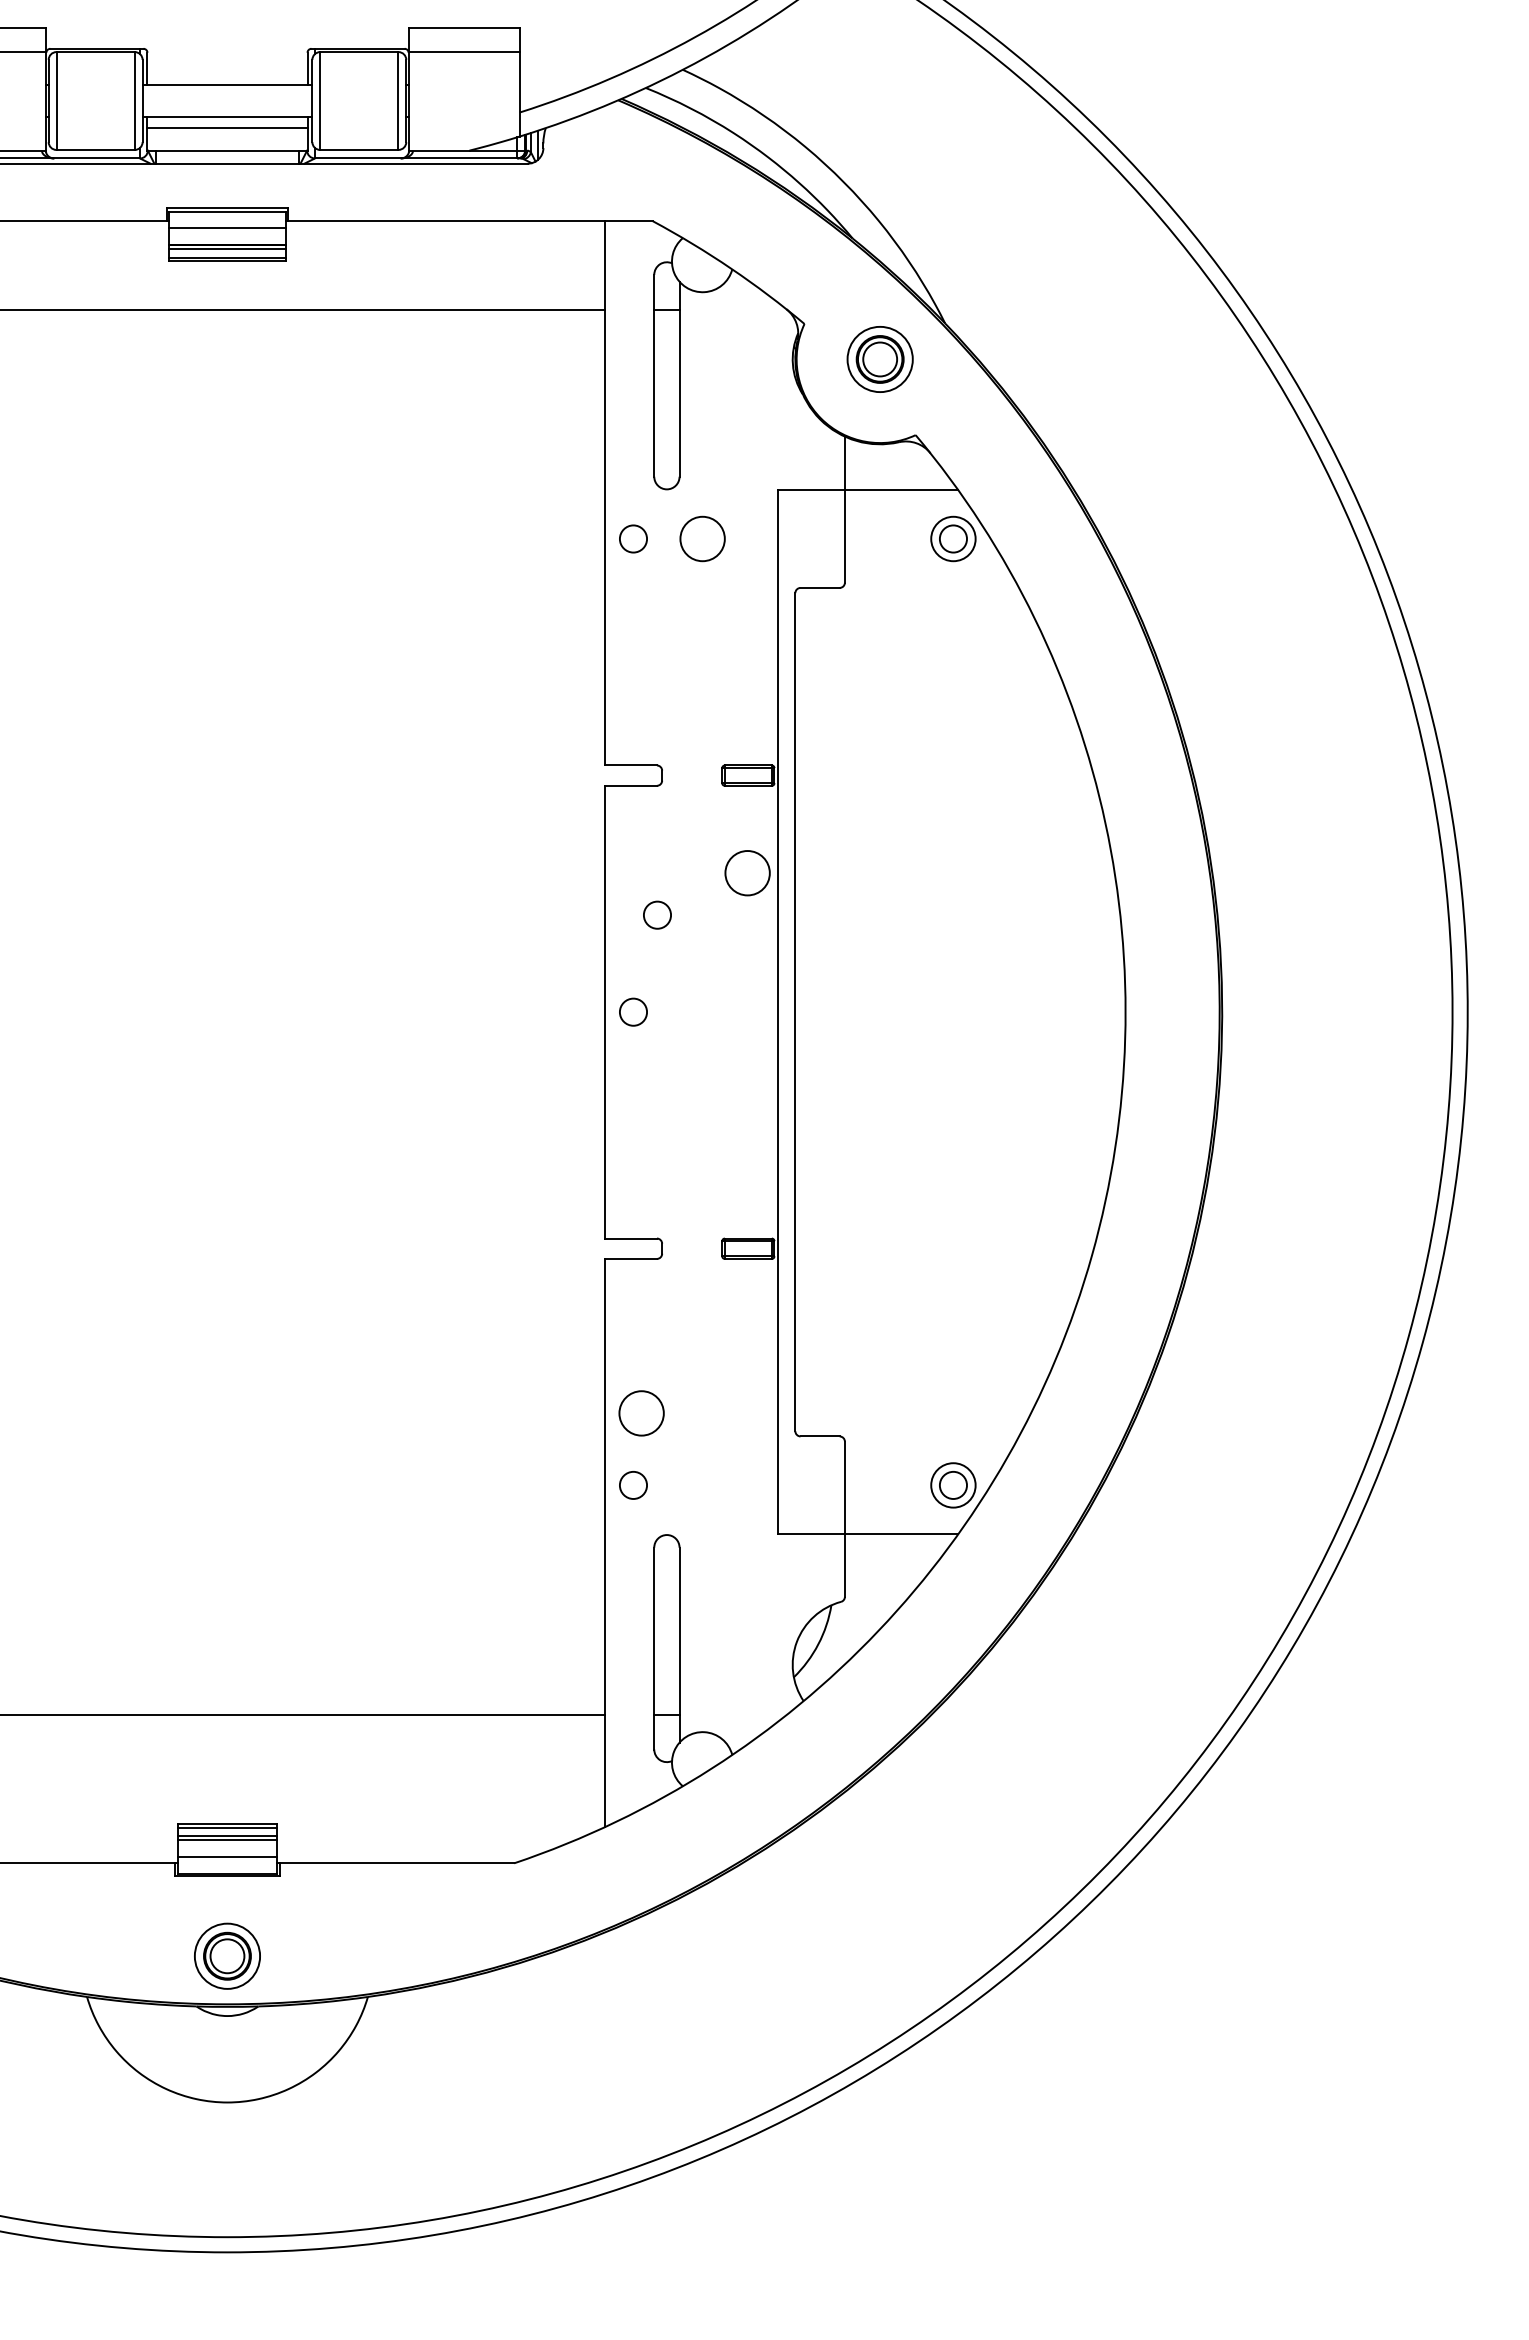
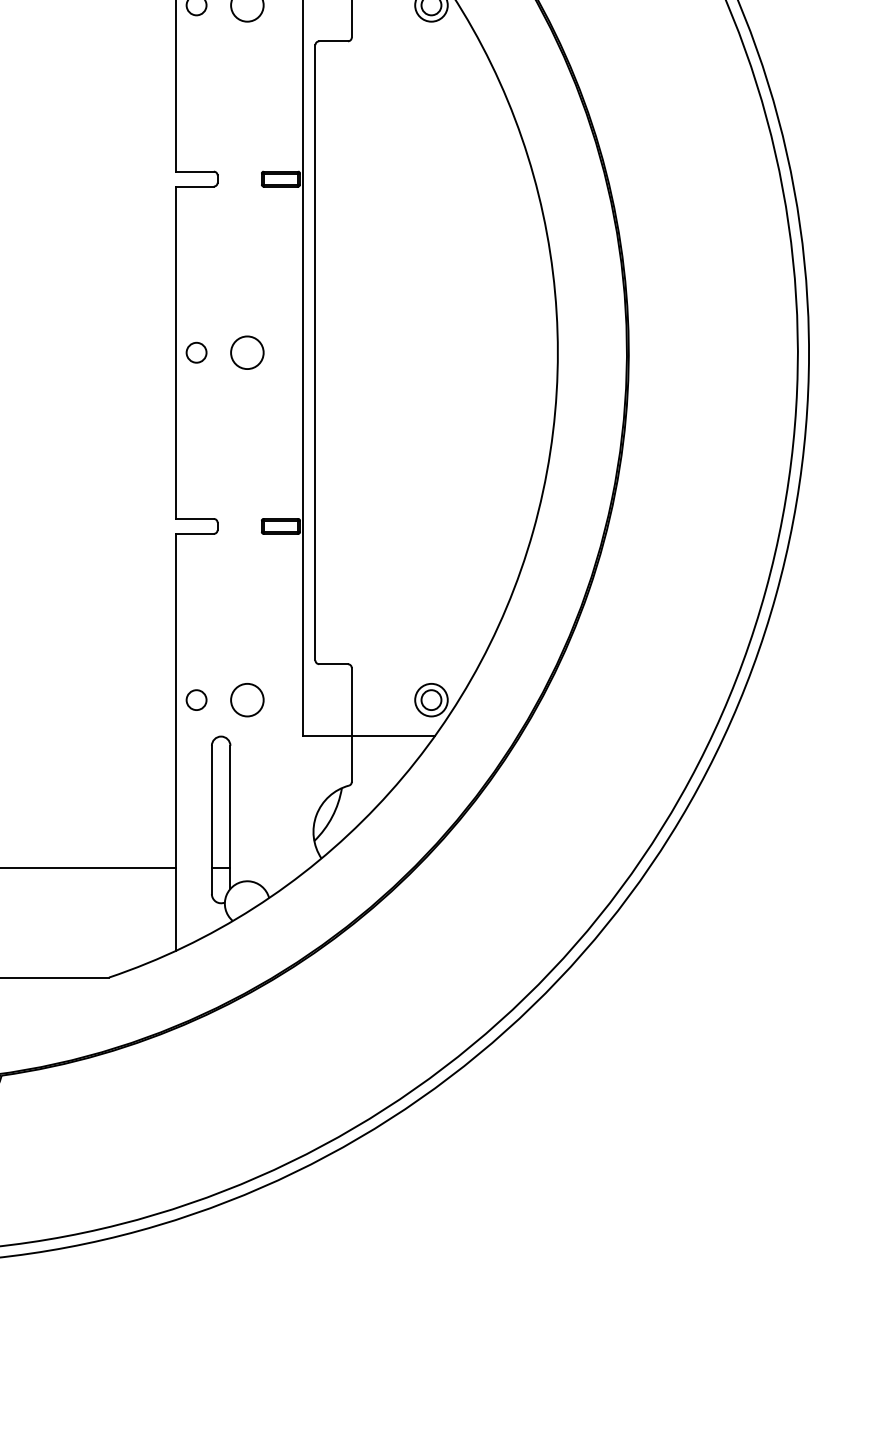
circle: (747, 873) -> (247, 352), moved
circle: (657, 914) -> (214, 281), removed
circle: (641, 1413) -> (247, 700), moved

